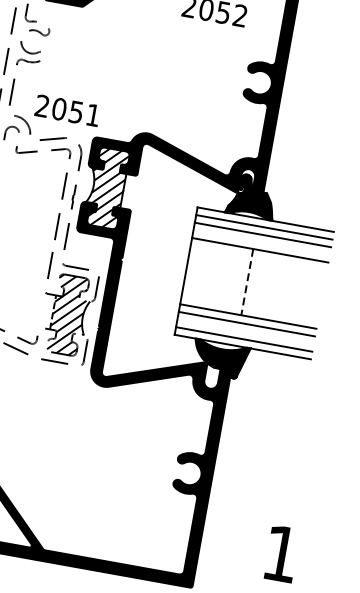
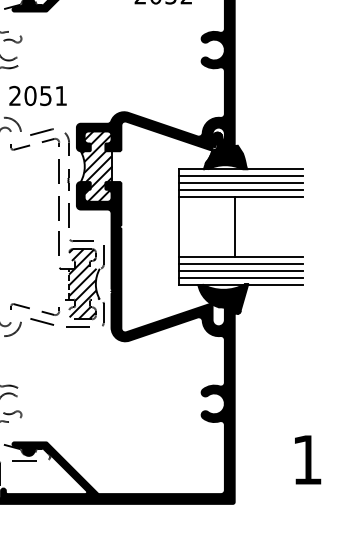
text: (67, 110) -> (37, 95), moved
line: (261, 243) -> (240, 190), added
line: (247, 281) -> (234, 226), dashed -> solid
line: (245, 331) -> (240, 270), added

